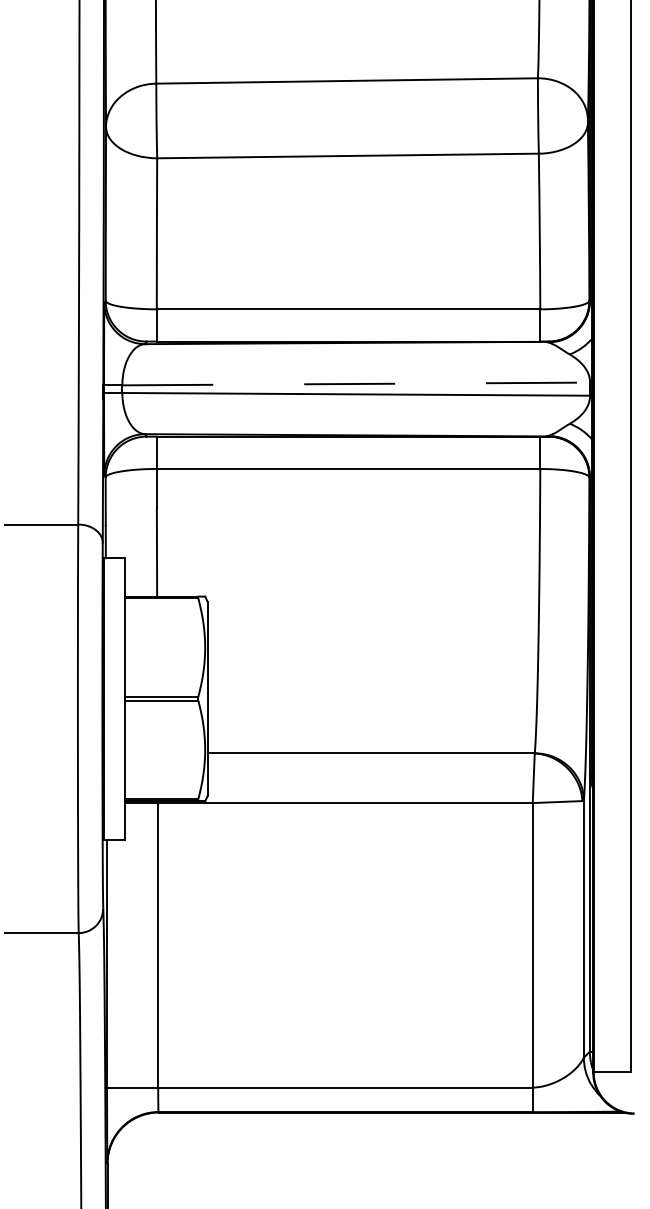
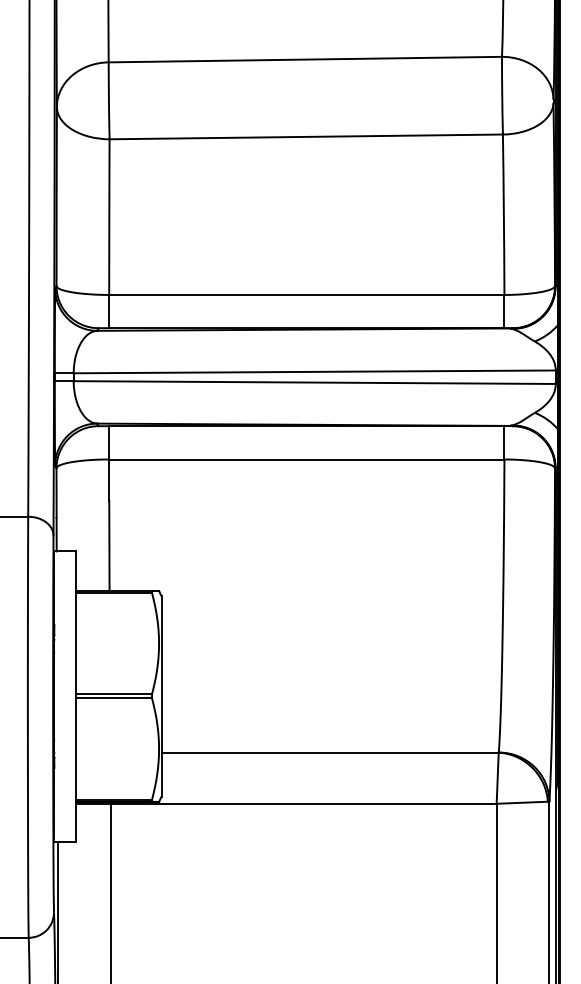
line: (356, 383) -> (315, 371), dashed -> solid

